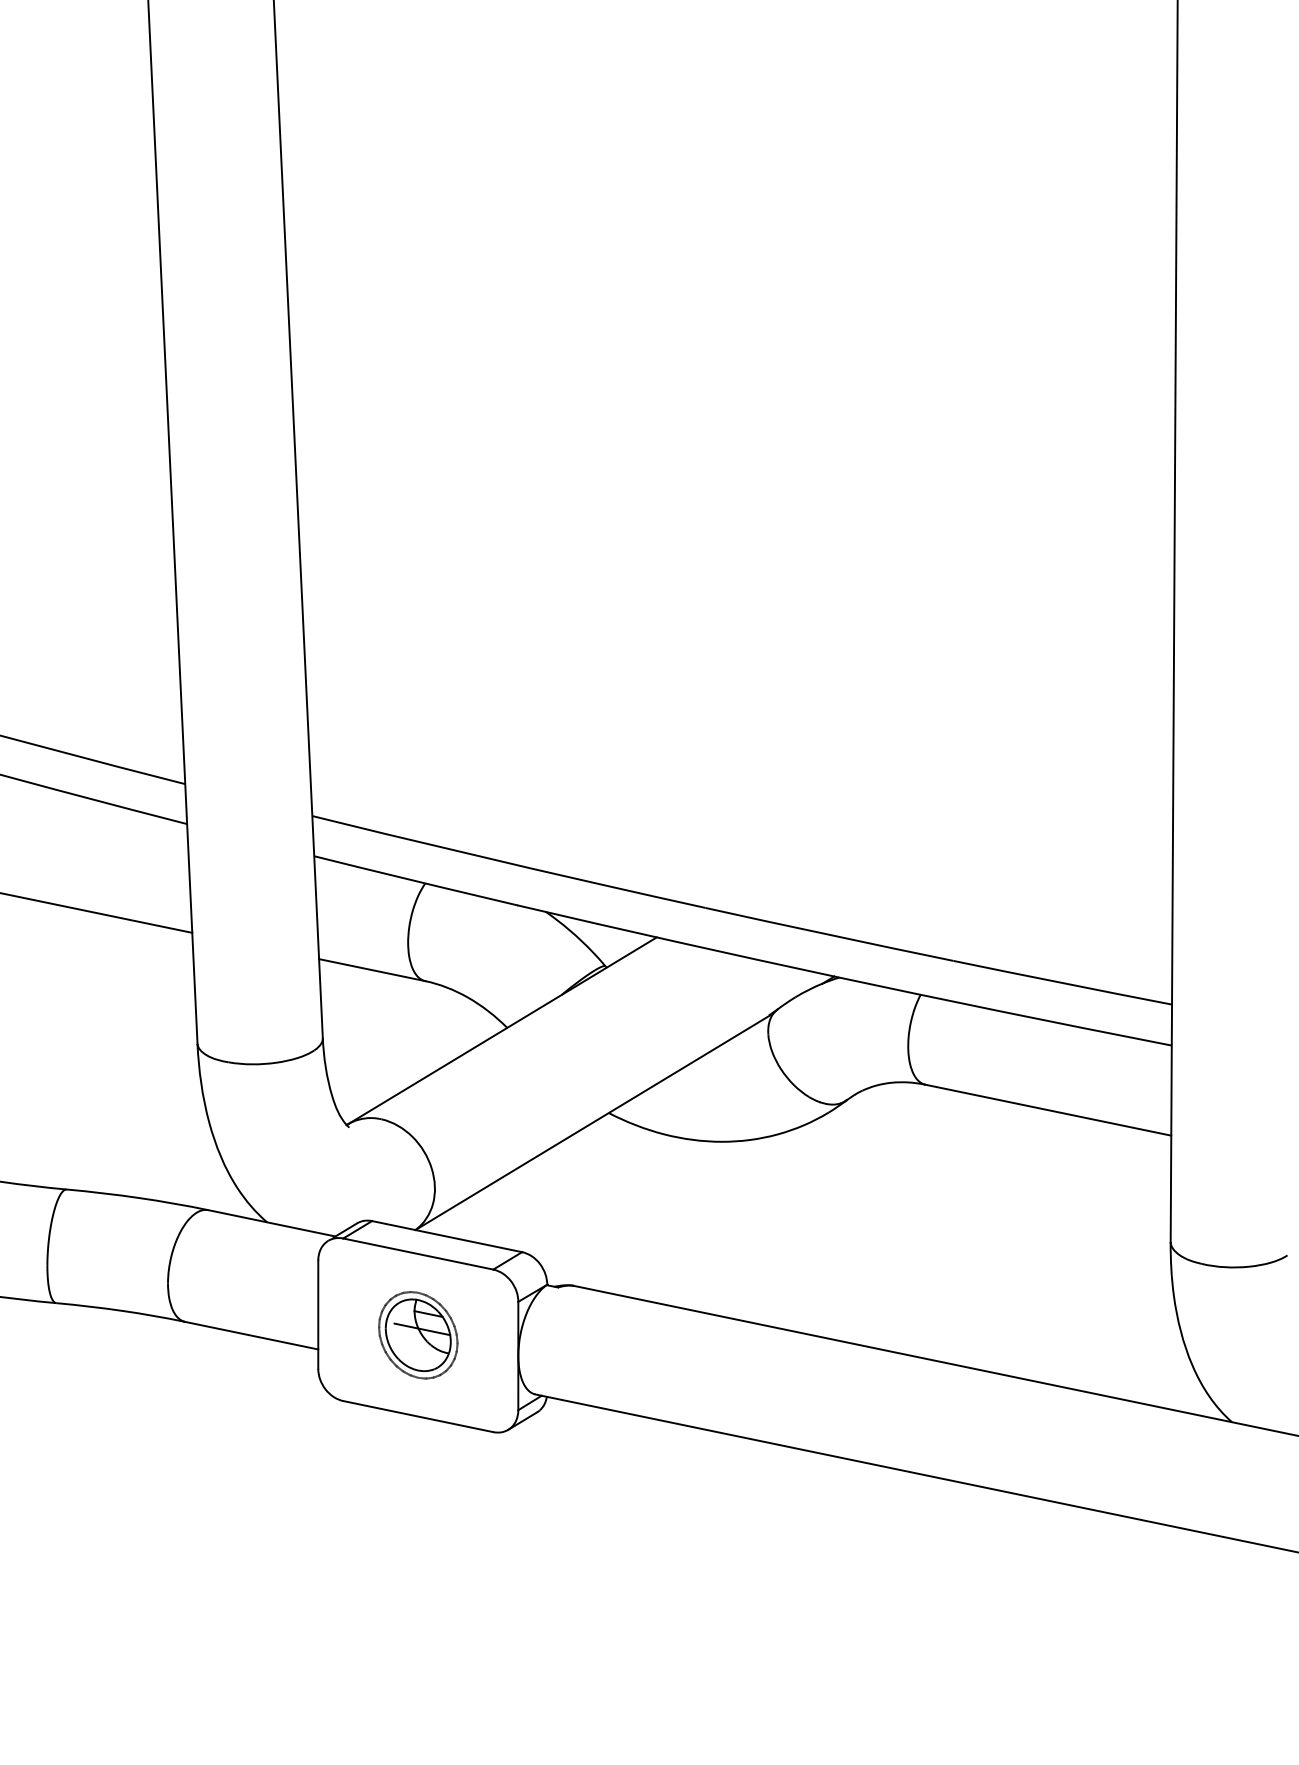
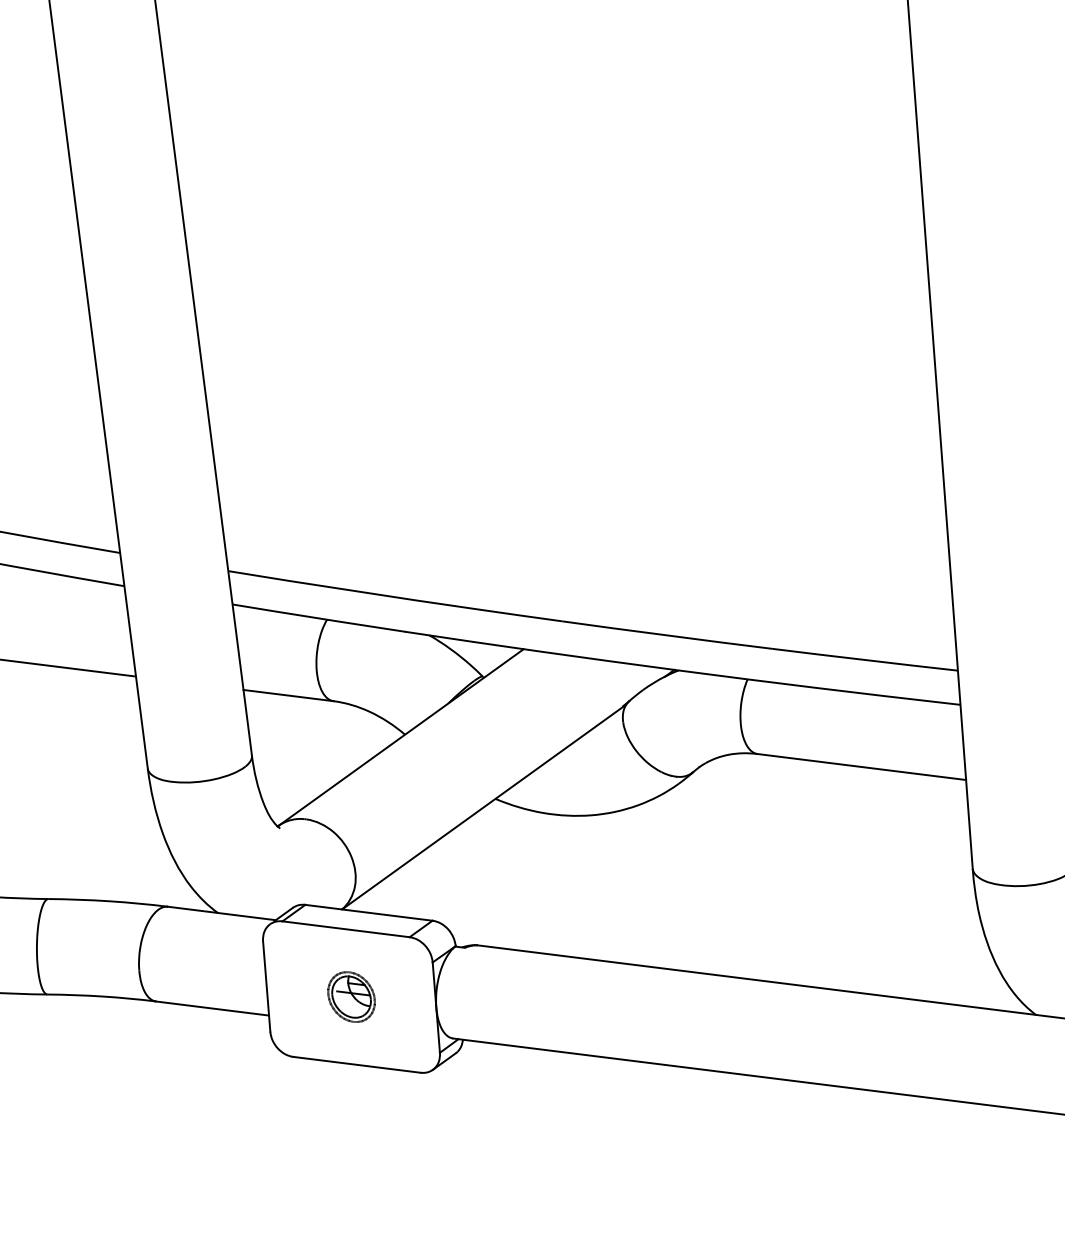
part: (418, 1335) -> (351, 997), size x0.7

